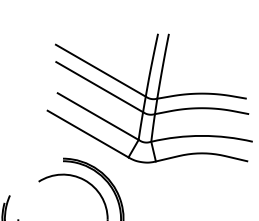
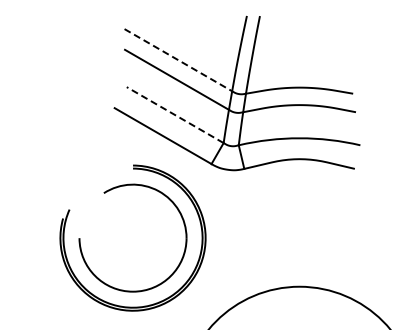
line: (100, 70) -> (178, 60), solid -> dashed
line: (98, 116) -> (175, 115), solid -> dashed

